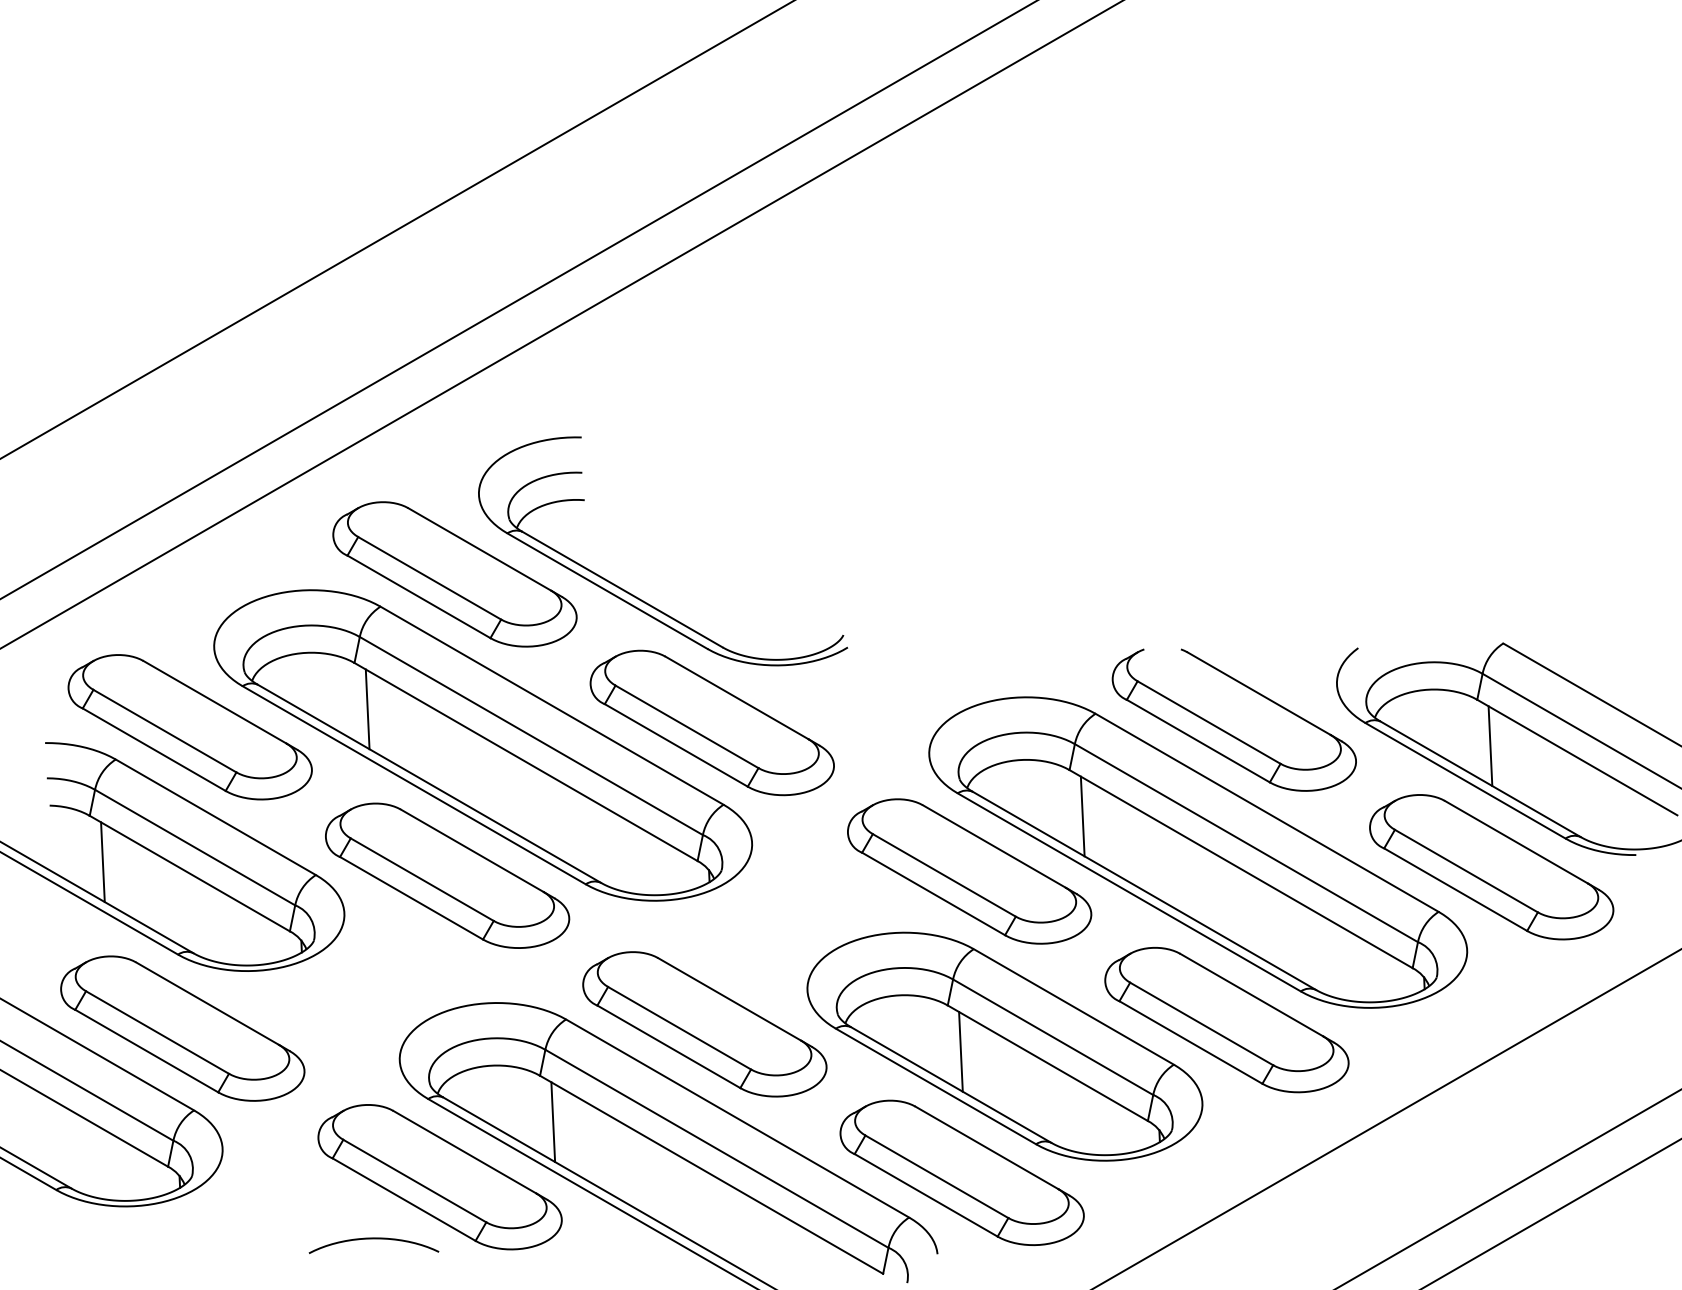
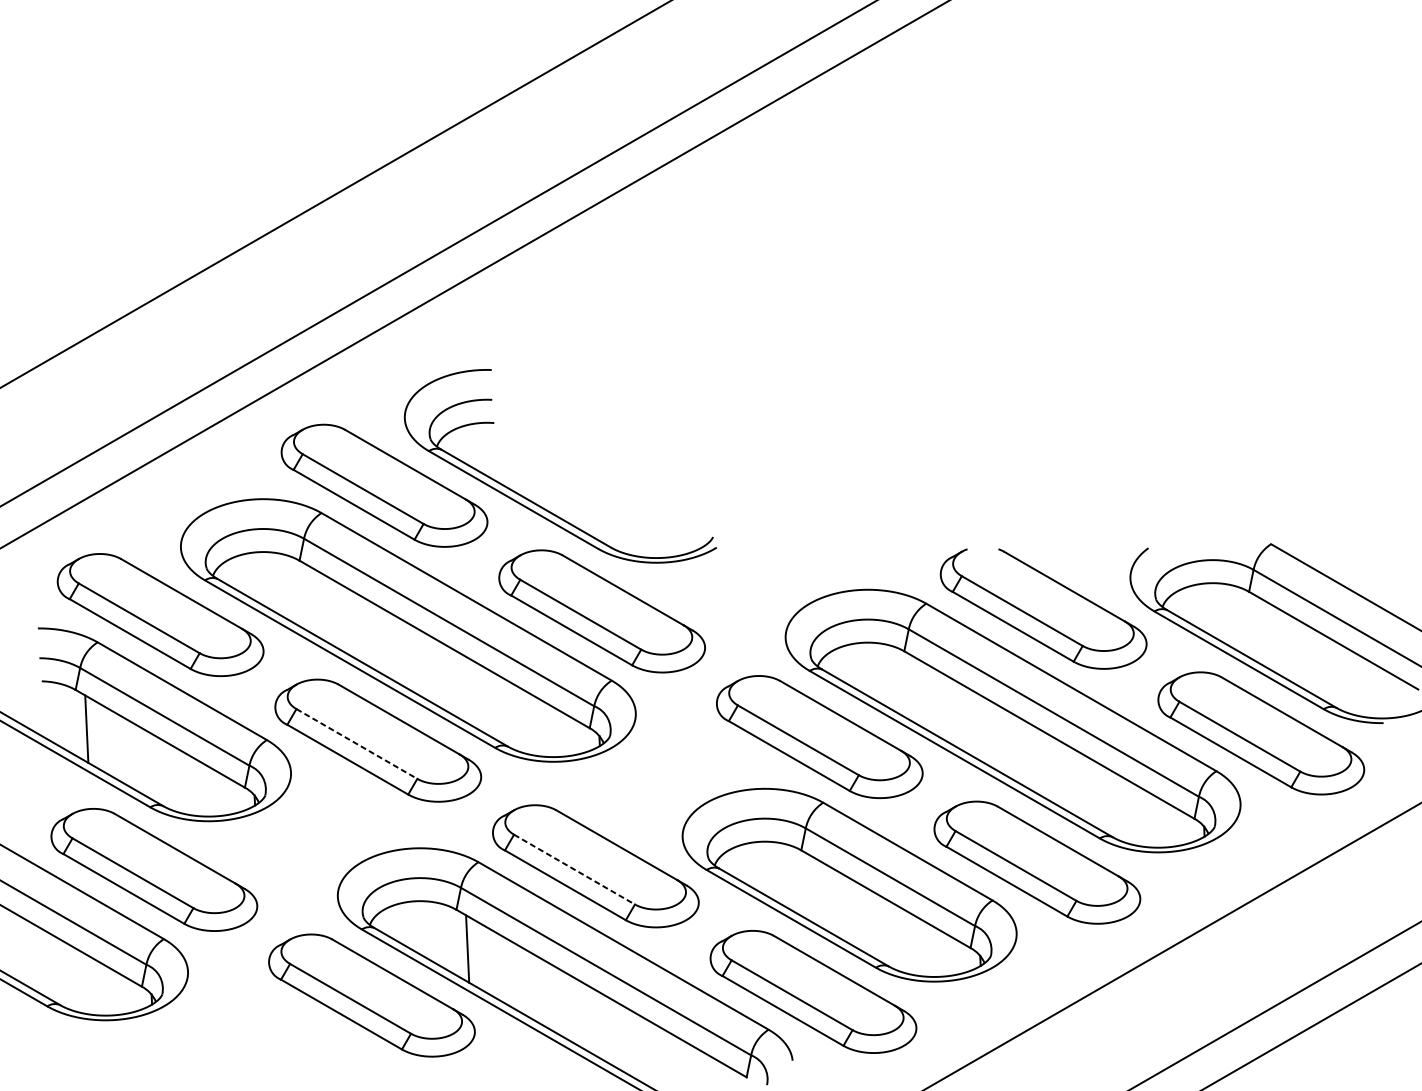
line: (367, 709) -> (310, 600), removed
line: (1490, 746) -> (1260, 631), removed
line: (1082, 816) -> (915, 690), removed
line: (422, 879) -> (357, 743), solid -> dashed
line: (679, 1028) -> (574, 869), solid -> dashed
line: (960, 1051) -> (812, 889), removed
curve: (373, 1239) -> (315, 1048), removed

